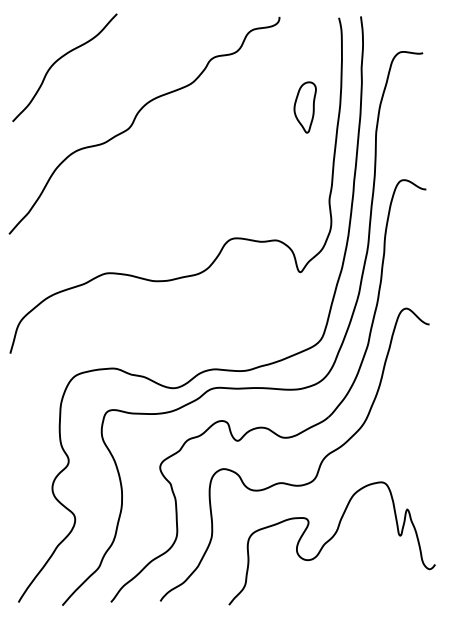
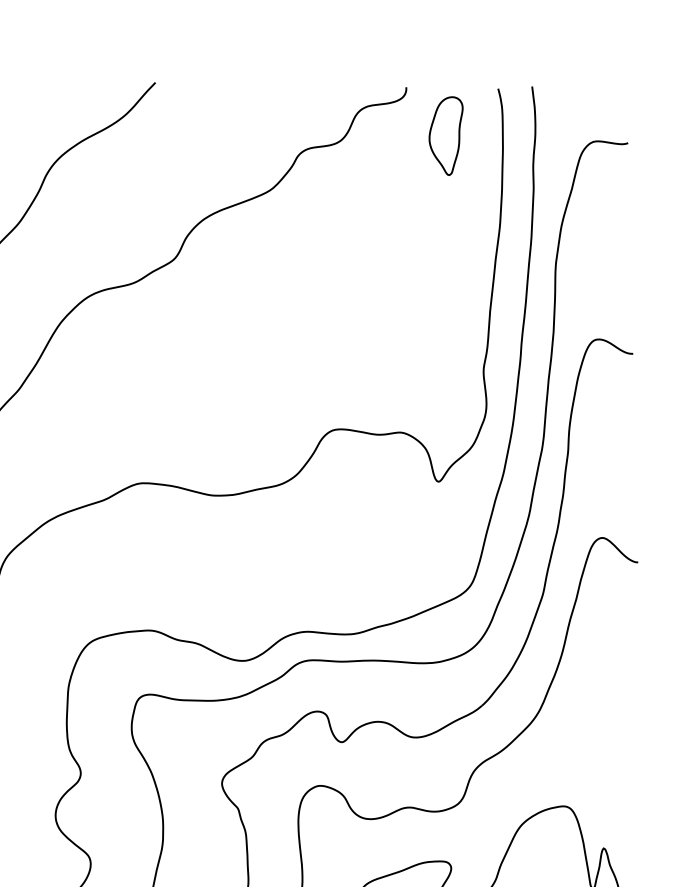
part: (304, 107) -> (444, 136), moved

